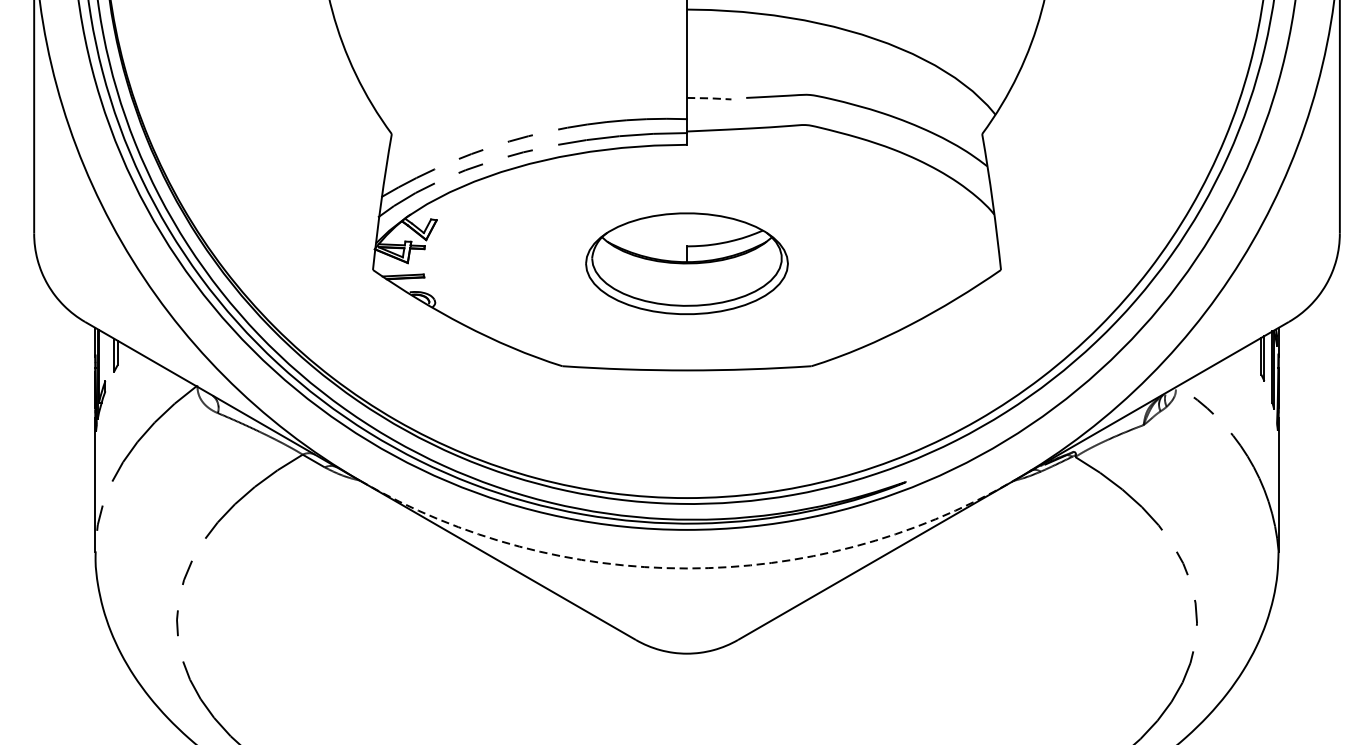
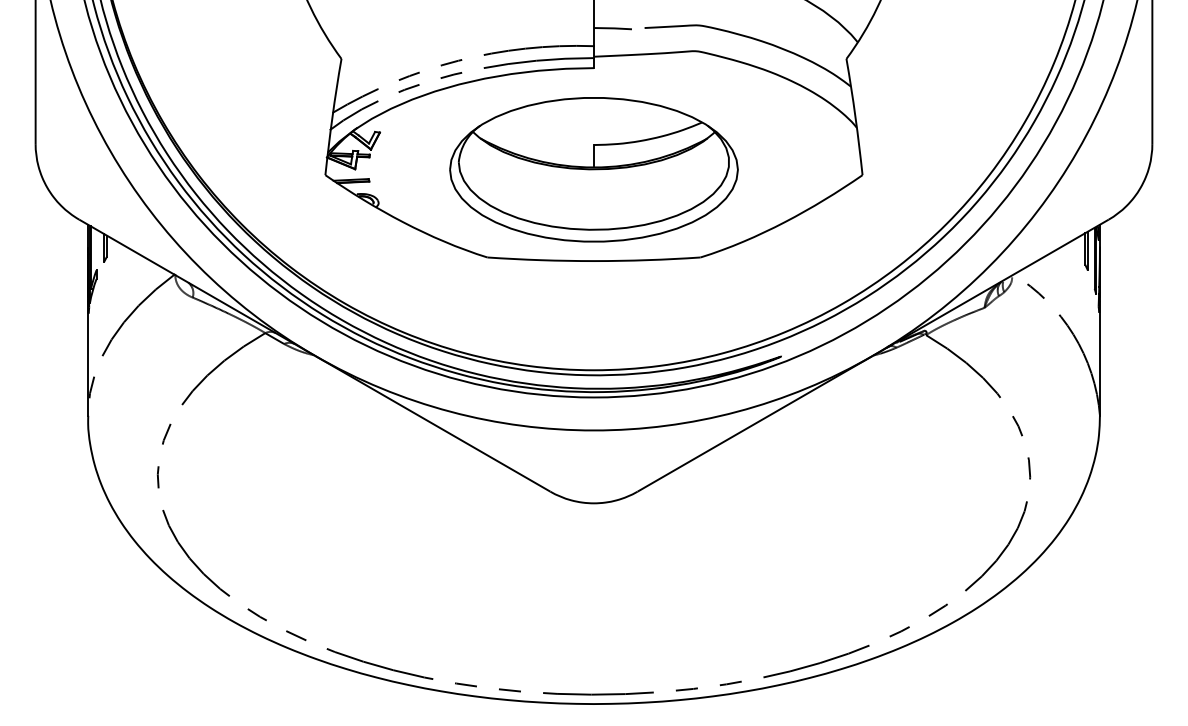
line: (709, 98) -> (613, 28), dashed -> solid
part: (686, 263) -> (593, 169), size x1.67
arc: (687, 568) -> (594, 430), dashed -> solid

